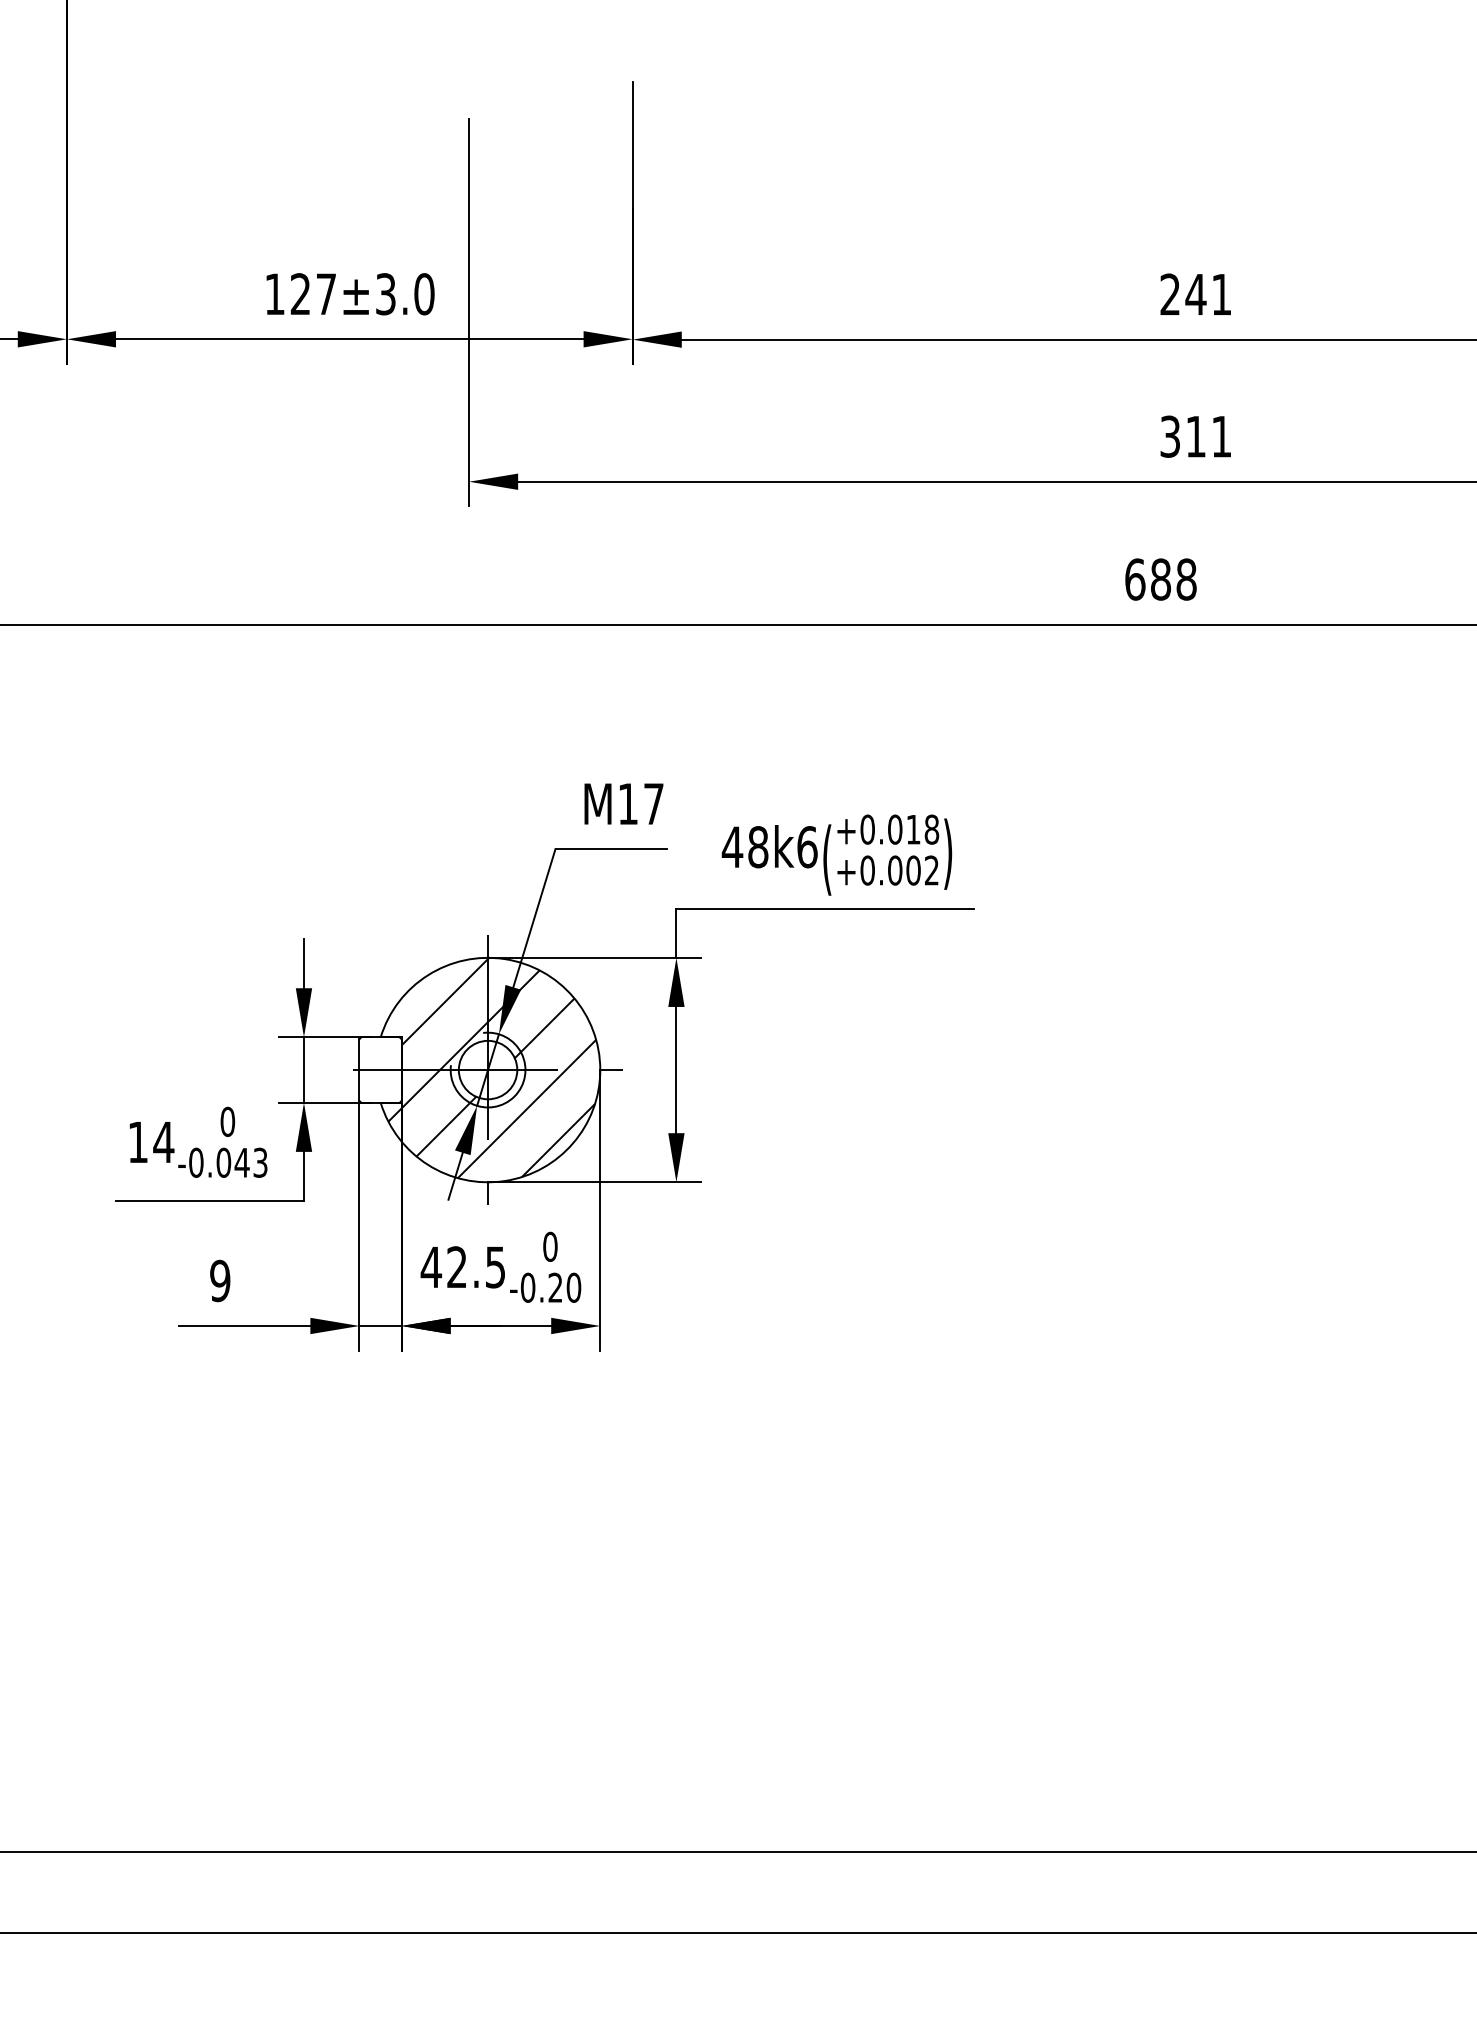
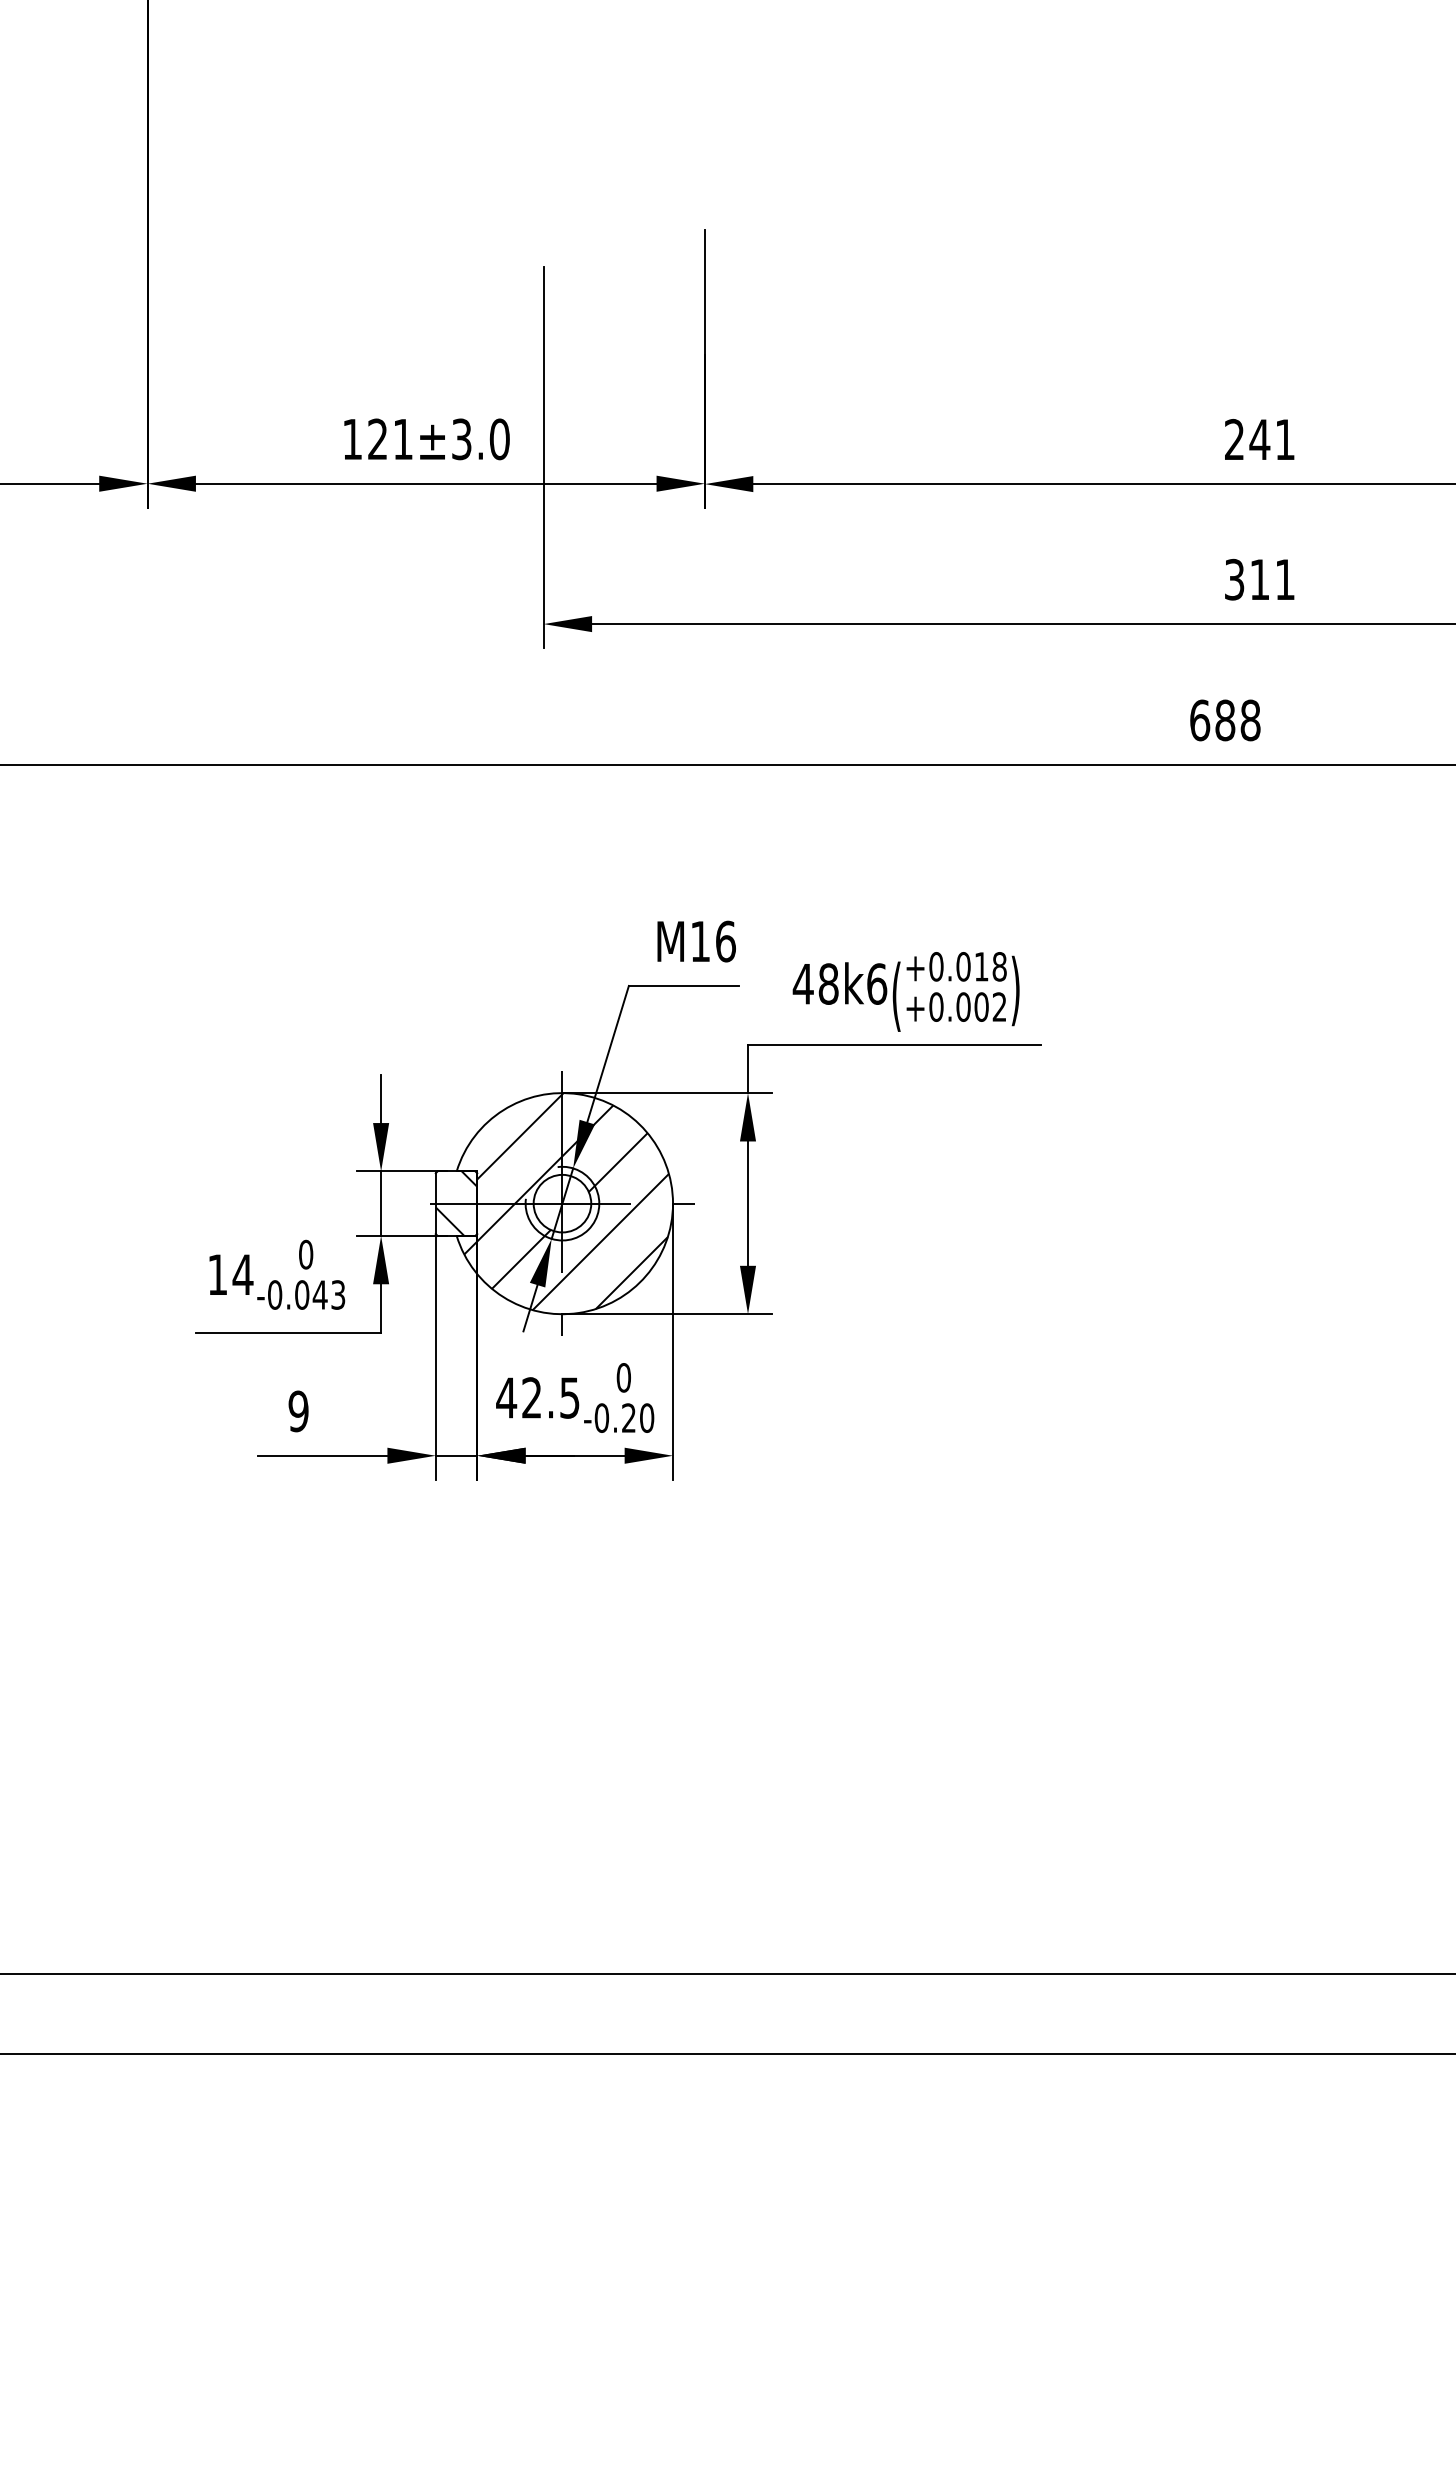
text: (325, 294) -> (402, 439), 127 -> 121
text: (653, 803) -> (725, 941), M17 -> M16
hatch: (380, 1069) -> (456, 1203), added

